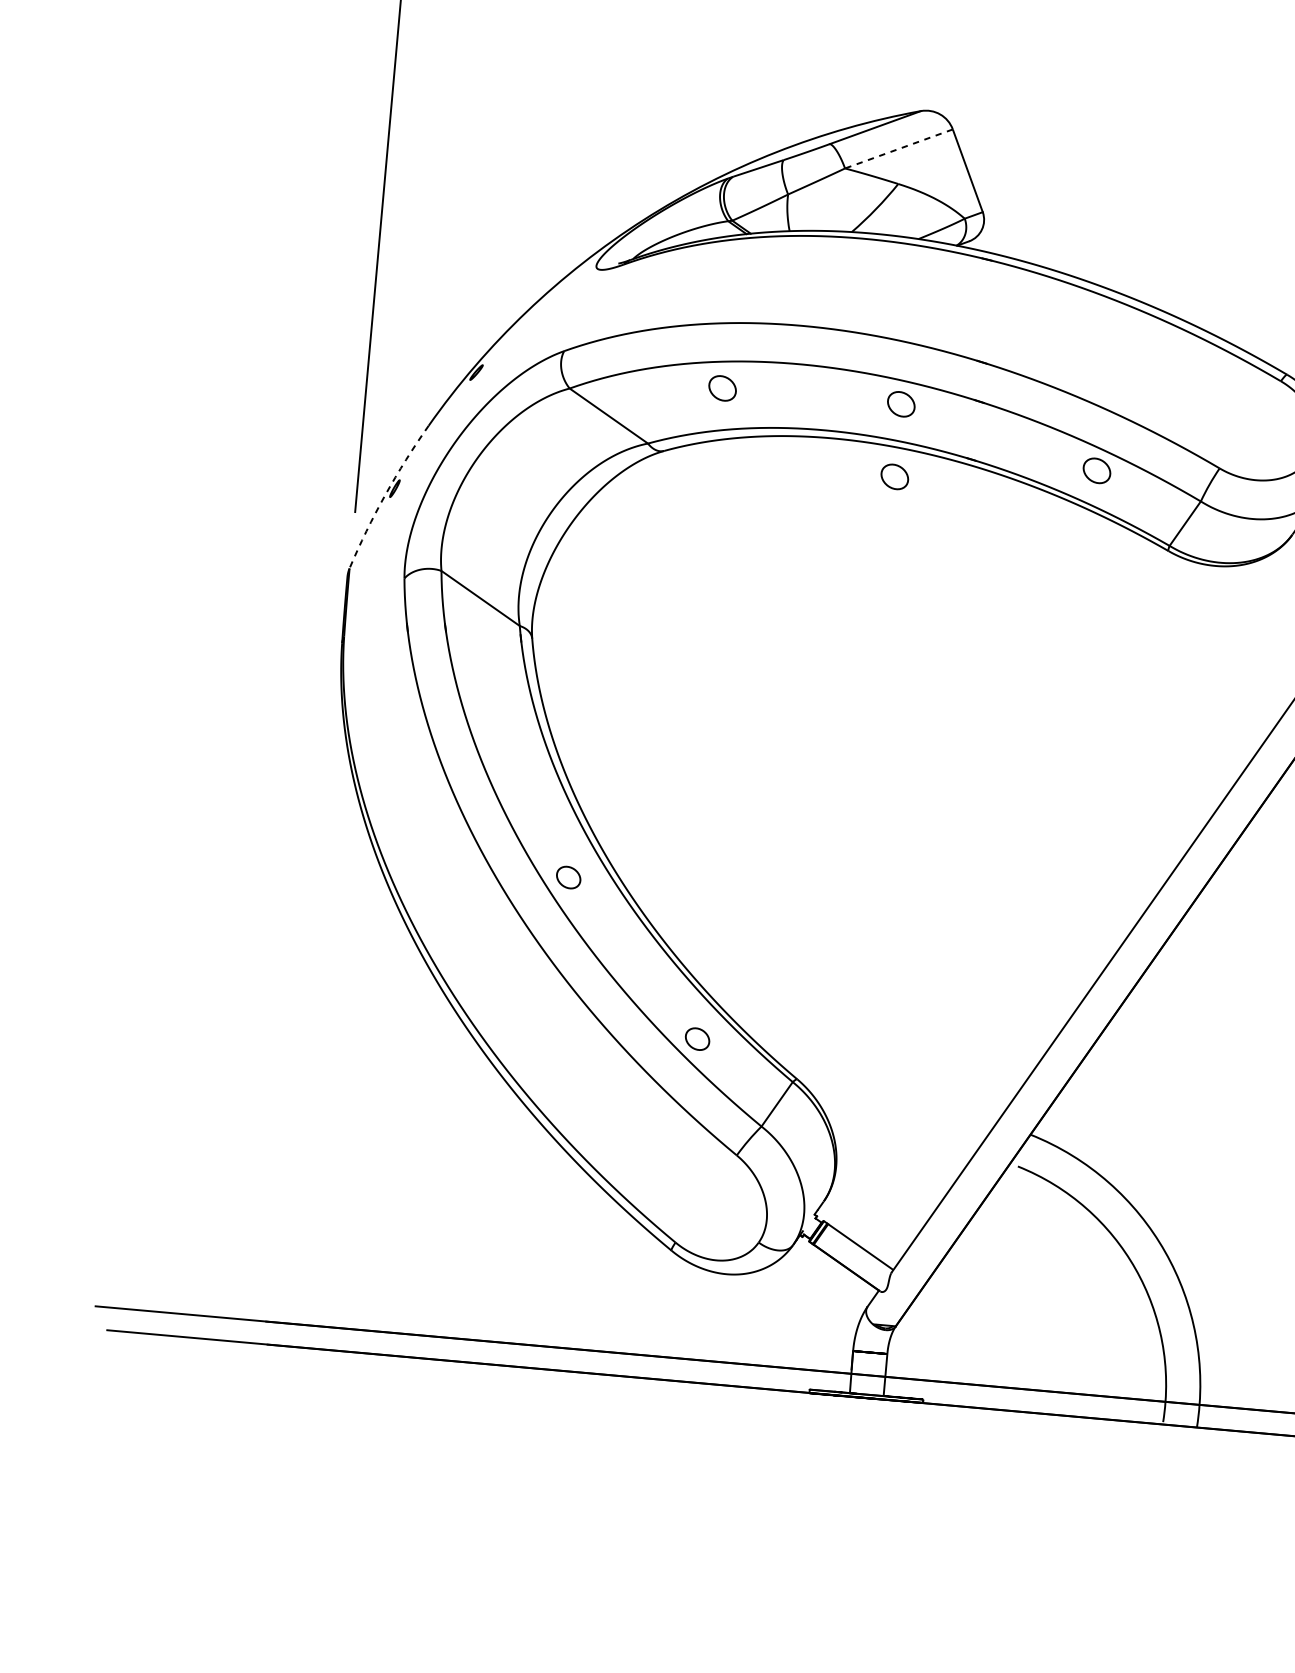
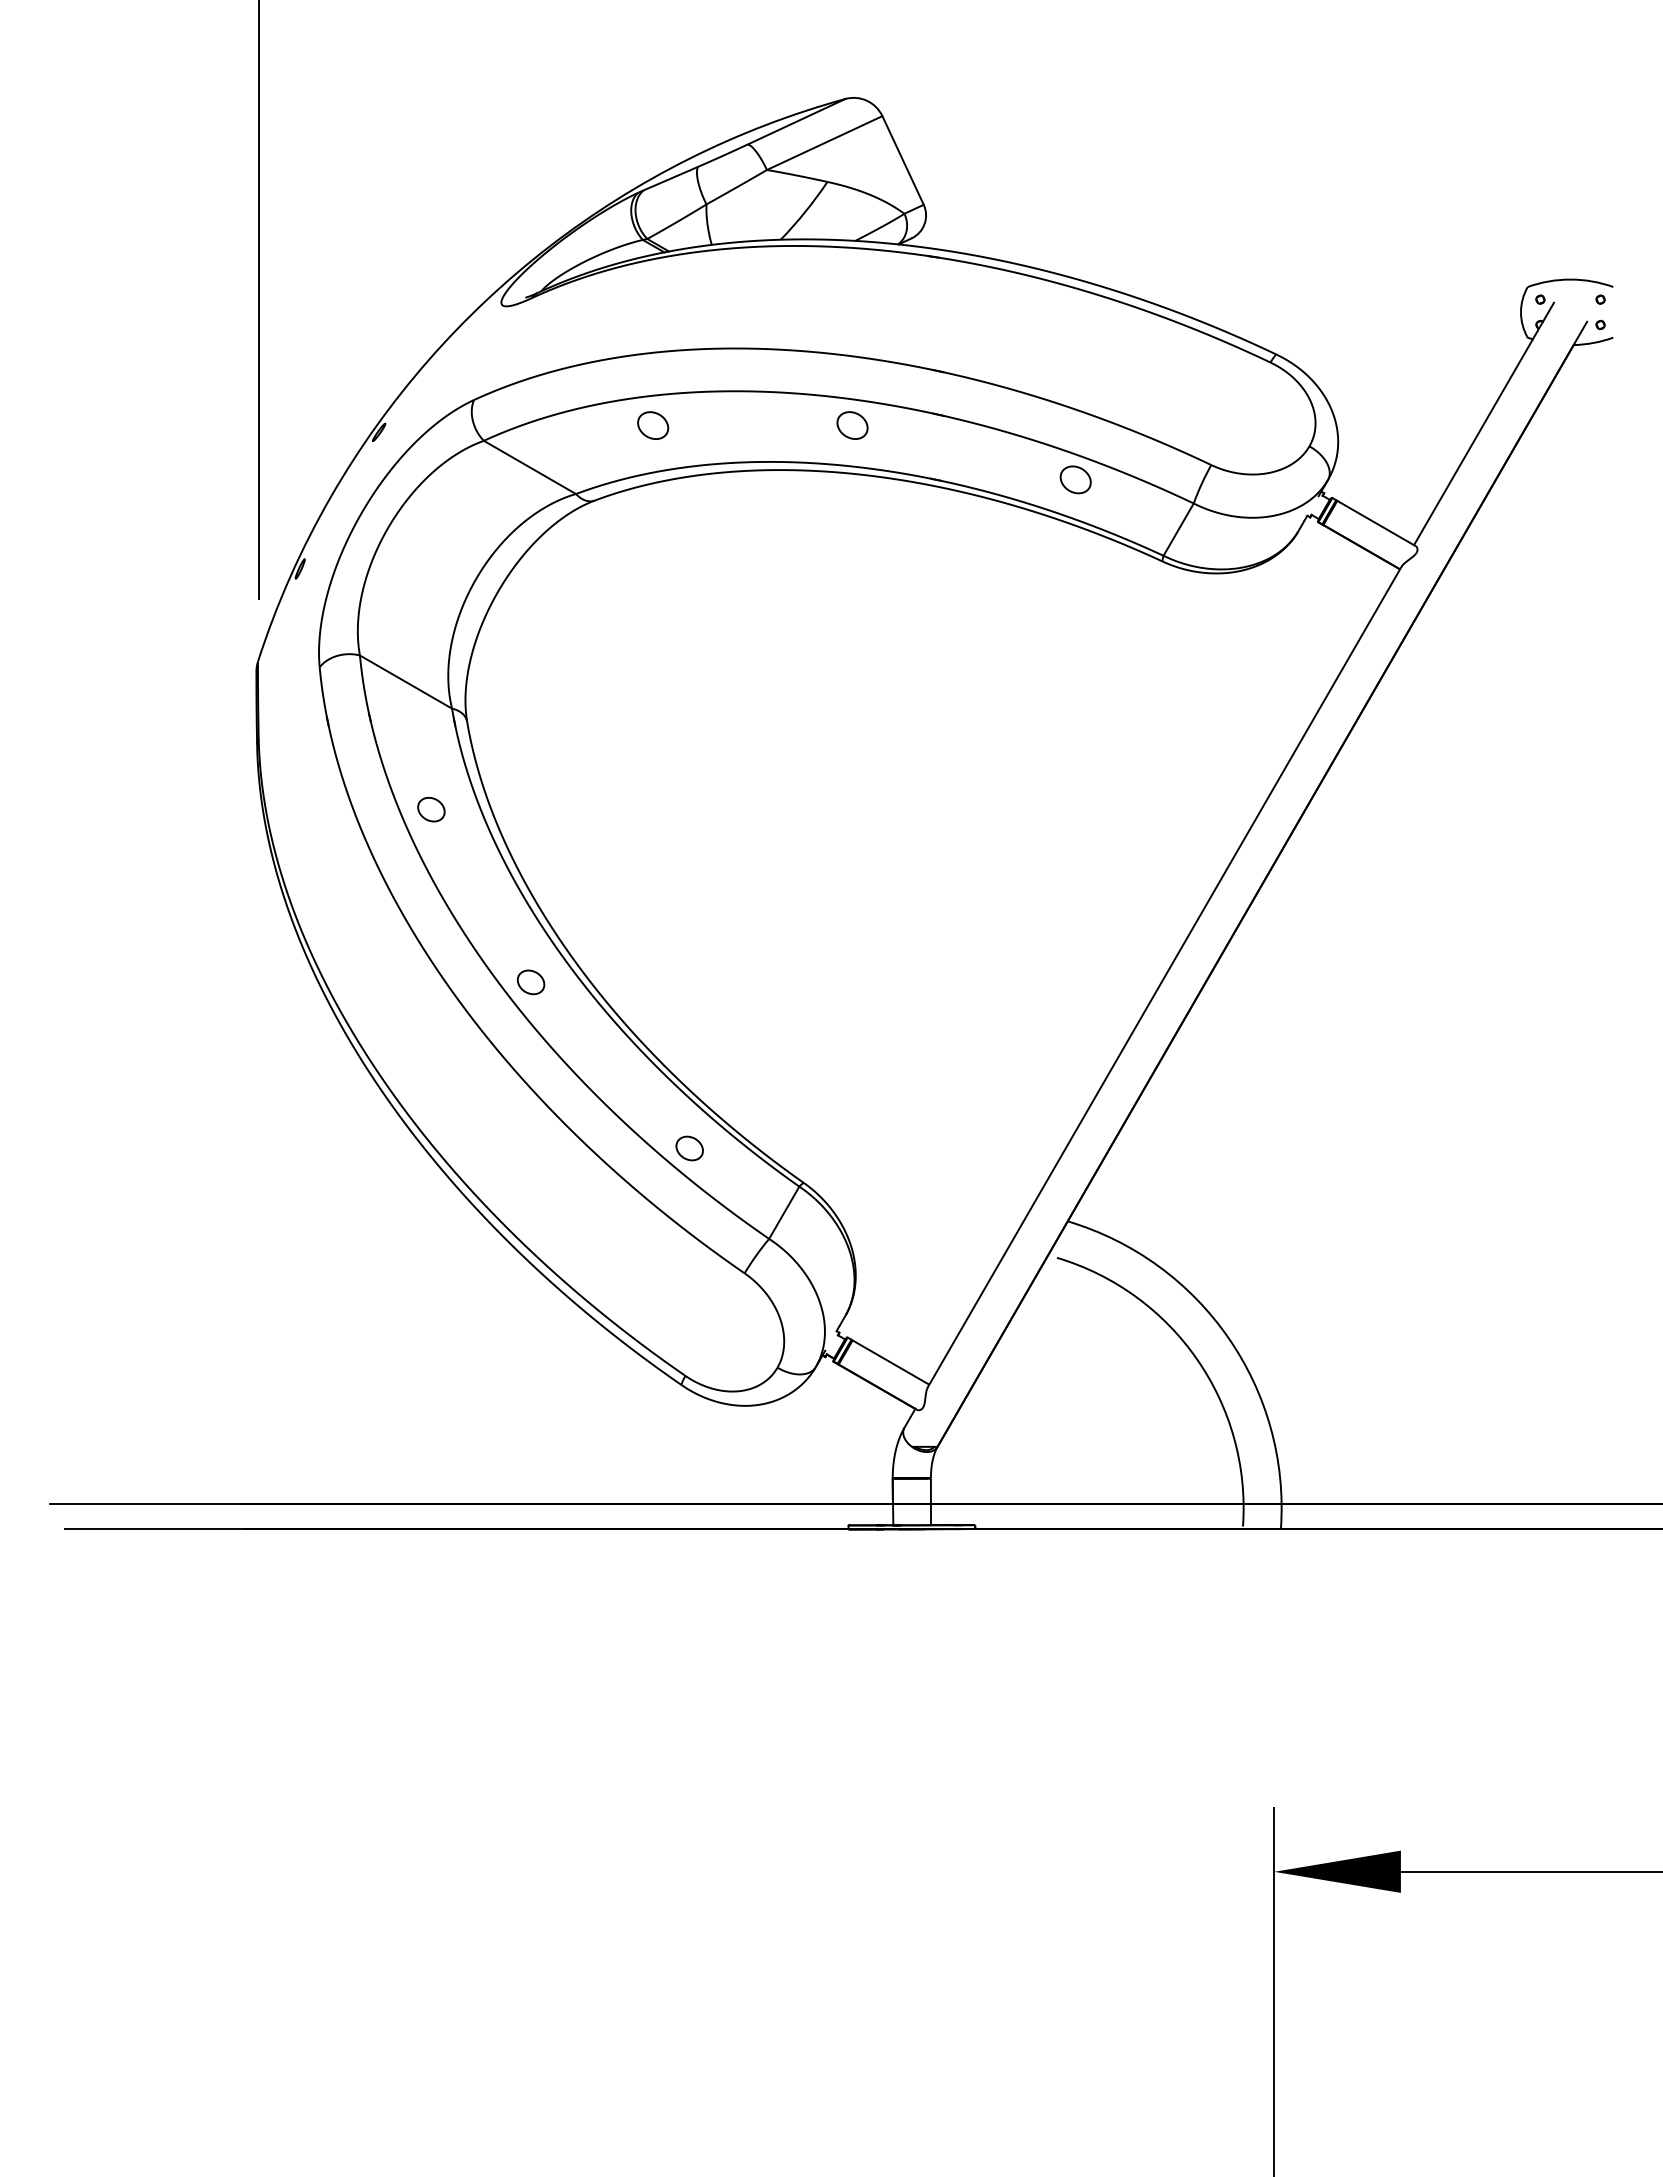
line: (898, 149) -> (824, 143), dashed -> solid
part: (894, 476) -> (852, 506), removed
arc: (385, 494) -> (290, 576), dashed -> solid
part: (493, 714) -> (431, 809), added

